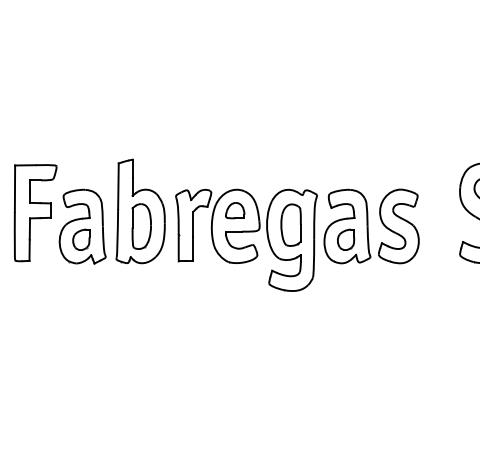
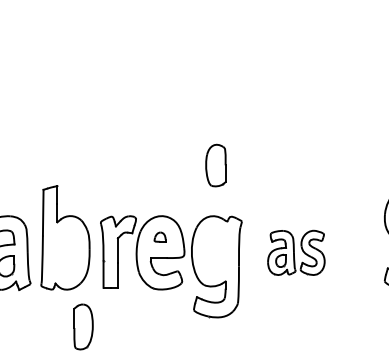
part: (235, 210) -> (160, 236), size x0.6
part: (290, 224) -> (215, 164), moved
part: (141, 226) -> (83, 326), moved
part: (371, 226) -> (296, 252), size x0.6

